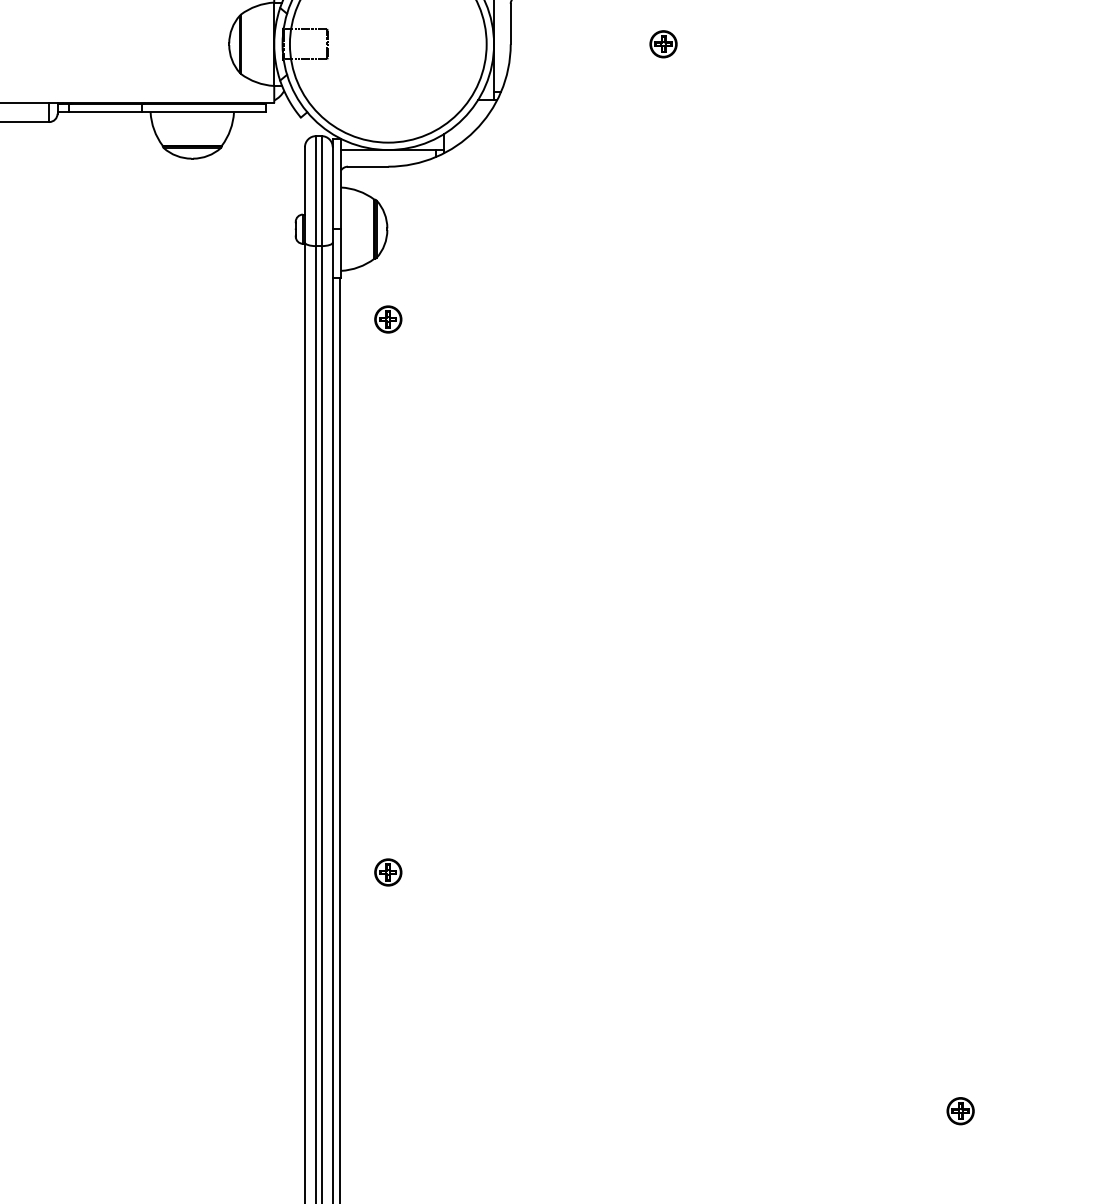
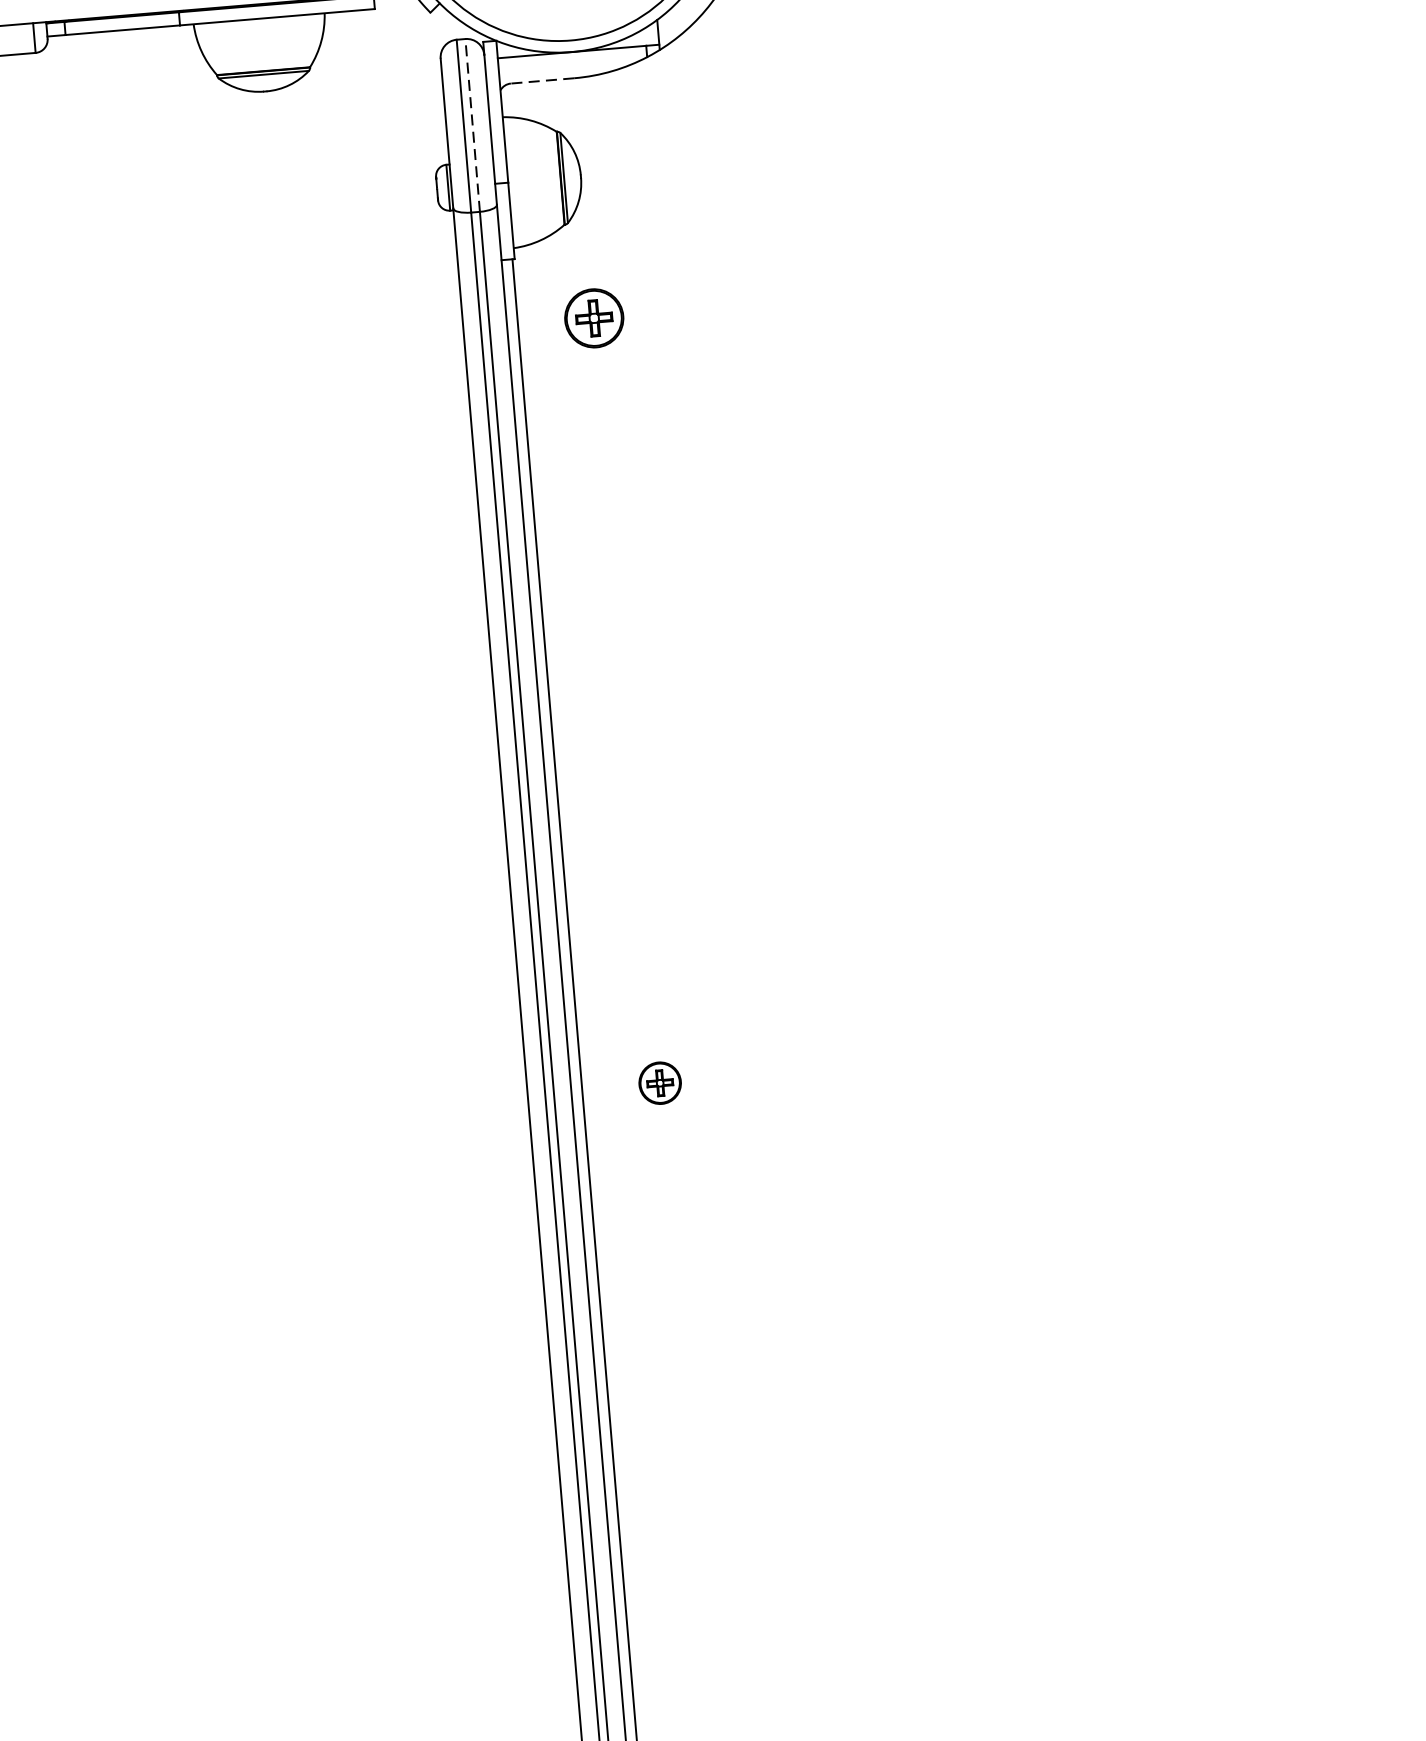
line: (367, 166) -> (541, 80), solid -> dashed
line: (321, 190) -> (472, 124), solid -> dashed
part: (388, 319) -> (594, 318), size x1.4
part: (388, 872) -> (660, 1083), moved

